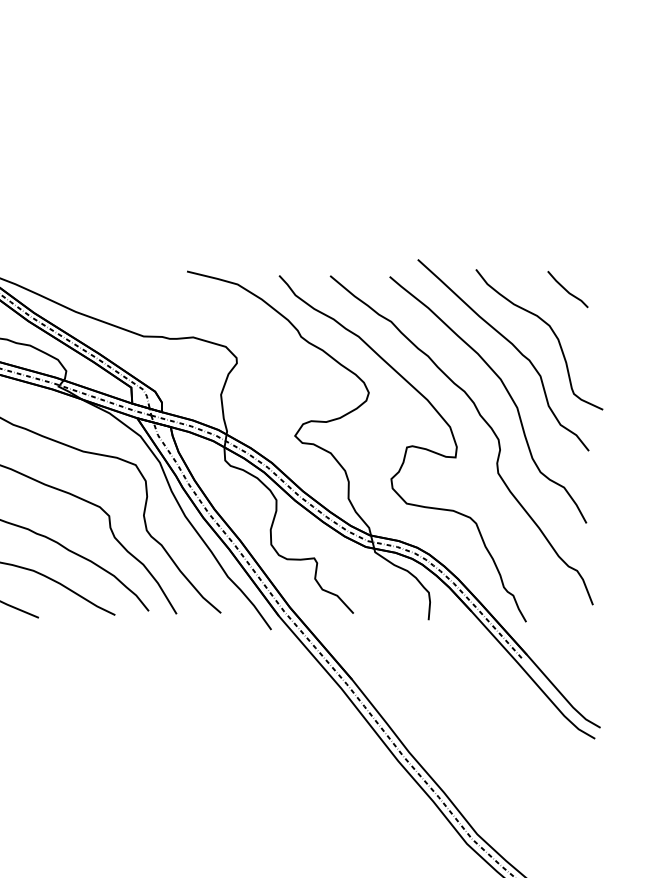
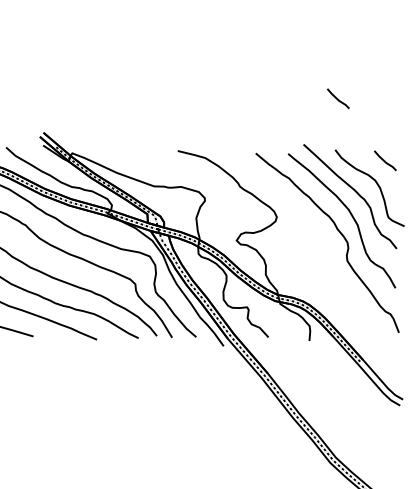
line: (481, 175) -> (338, 98), added
curve: (404, 448) -> (296, 247), removed

